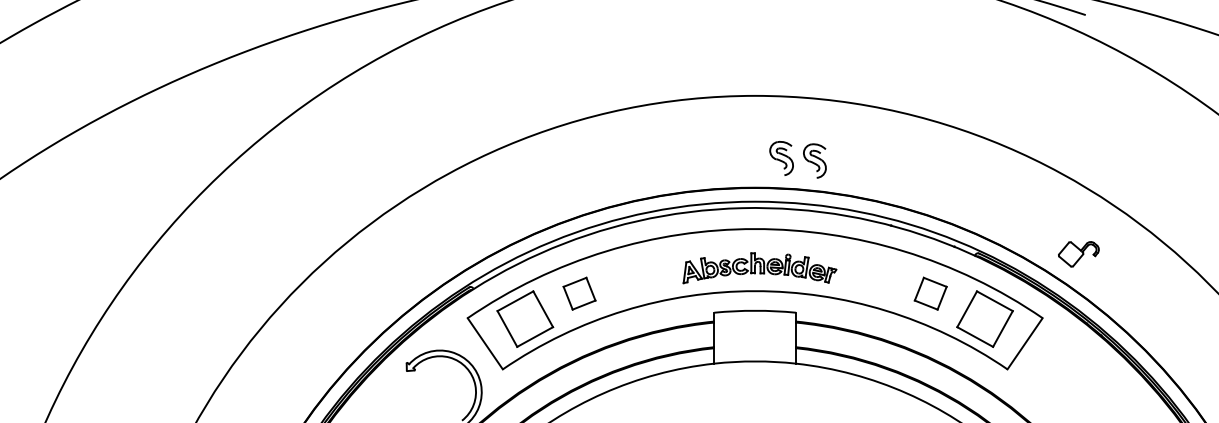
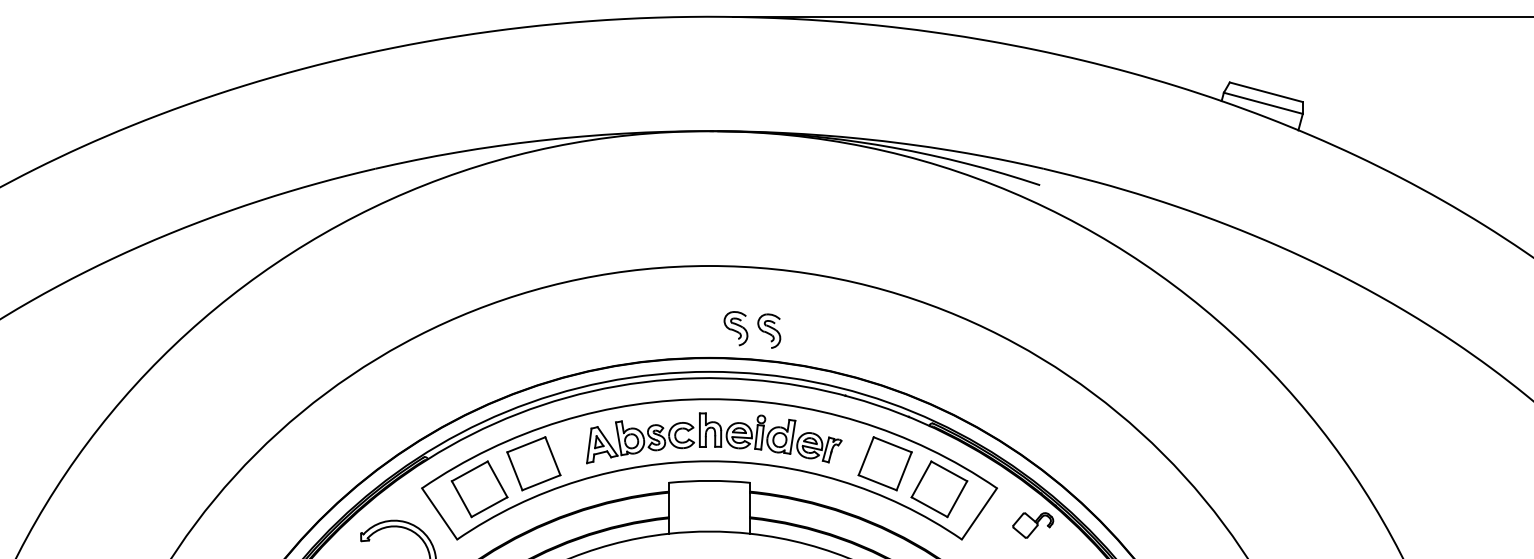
part: (1079, 254) -> (1033, 525), moved
part: (760, 268) -> (714, 438), size x1.67
part: (579, 293) -> (533, 463), size x1.67
part: (930, 293) -> (884, 463), size x1.67

